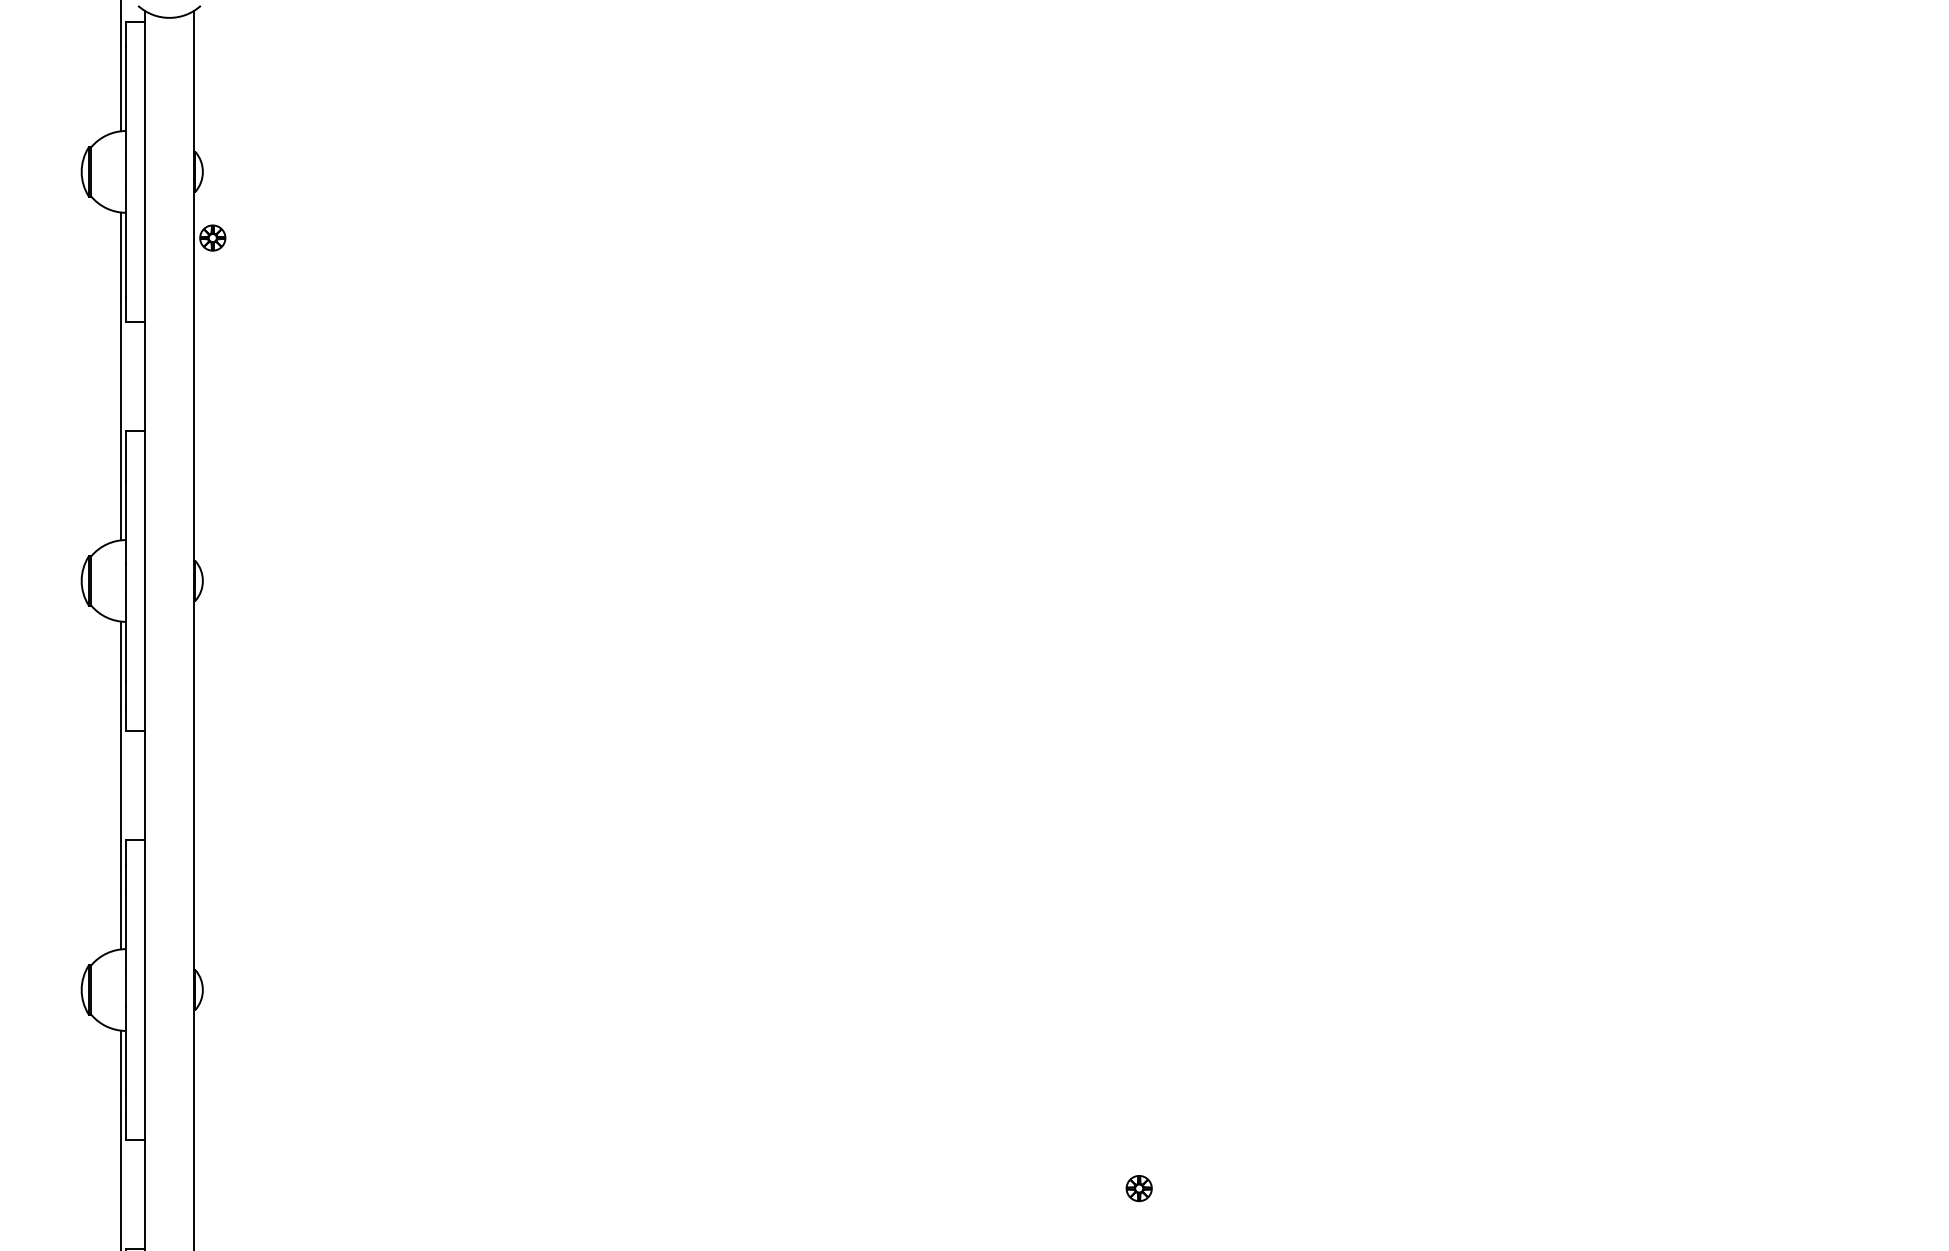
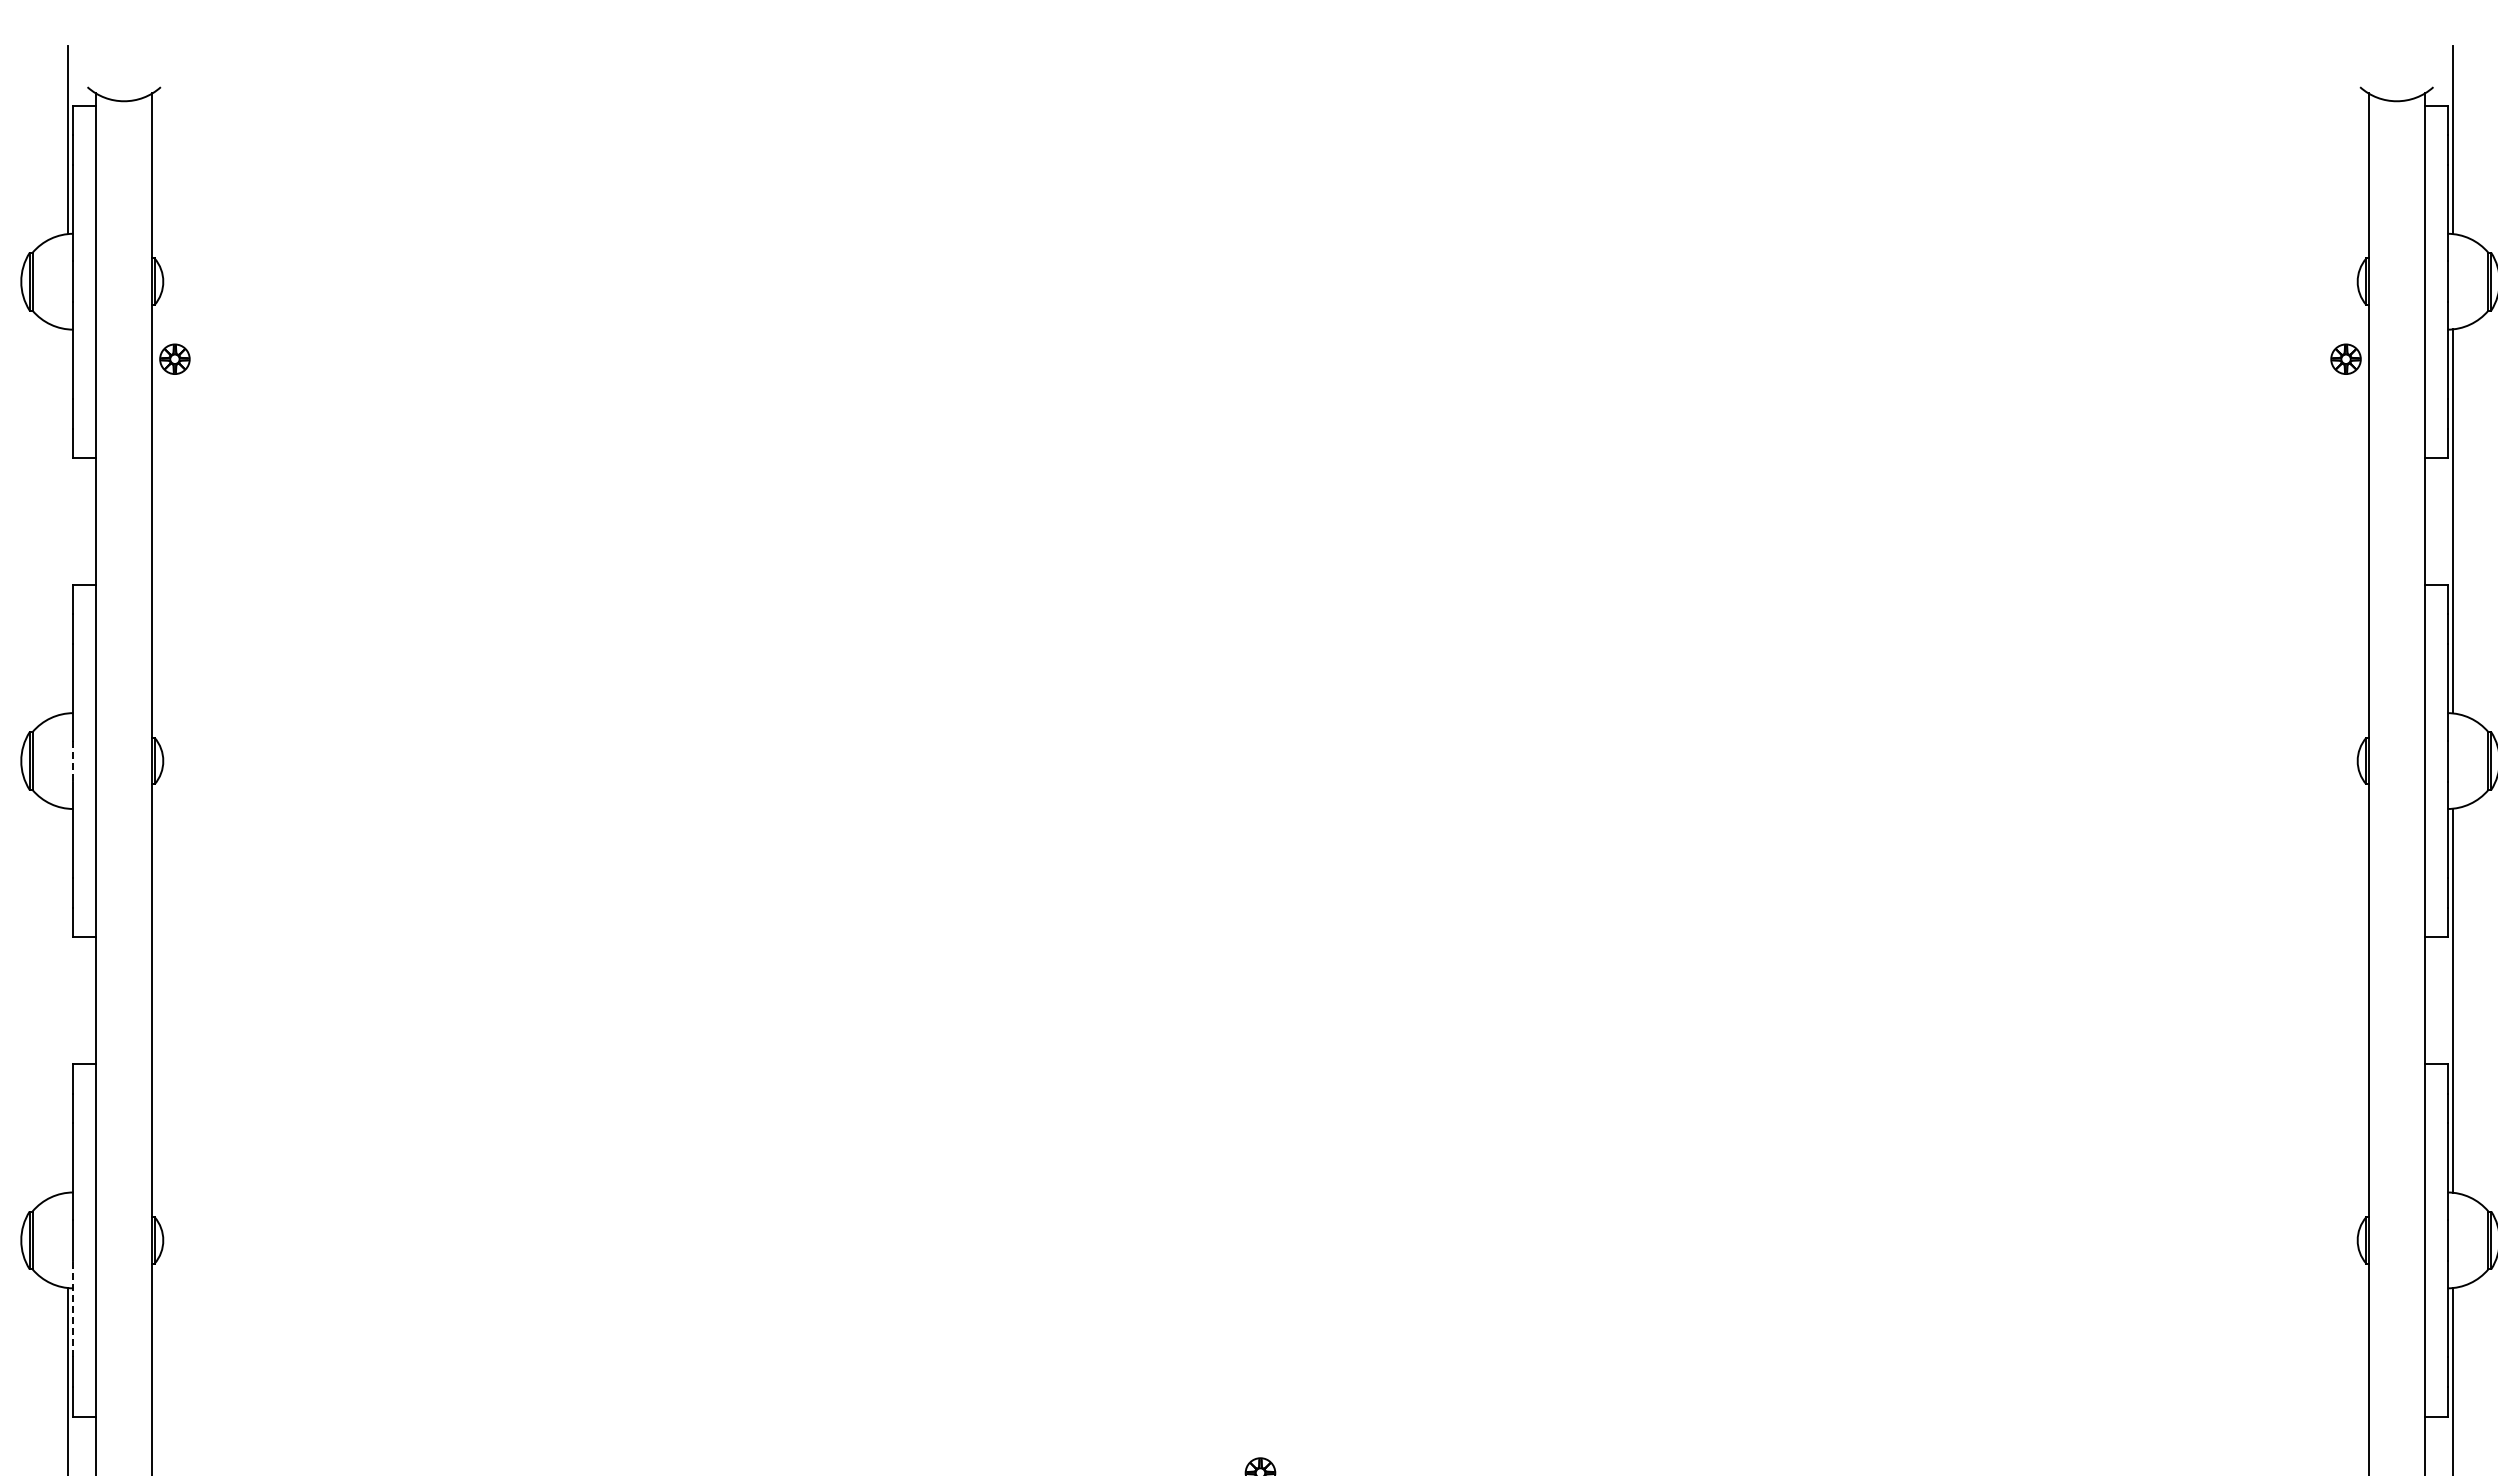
line: (121, 376) -> (67, 521), removed
line: (126, 581) -> (73, 761), solid -> dashed
line: (121, 785) -> (67, 1000), removed
line: (126, 1048) -> (73, 1308), solid -> dashed

